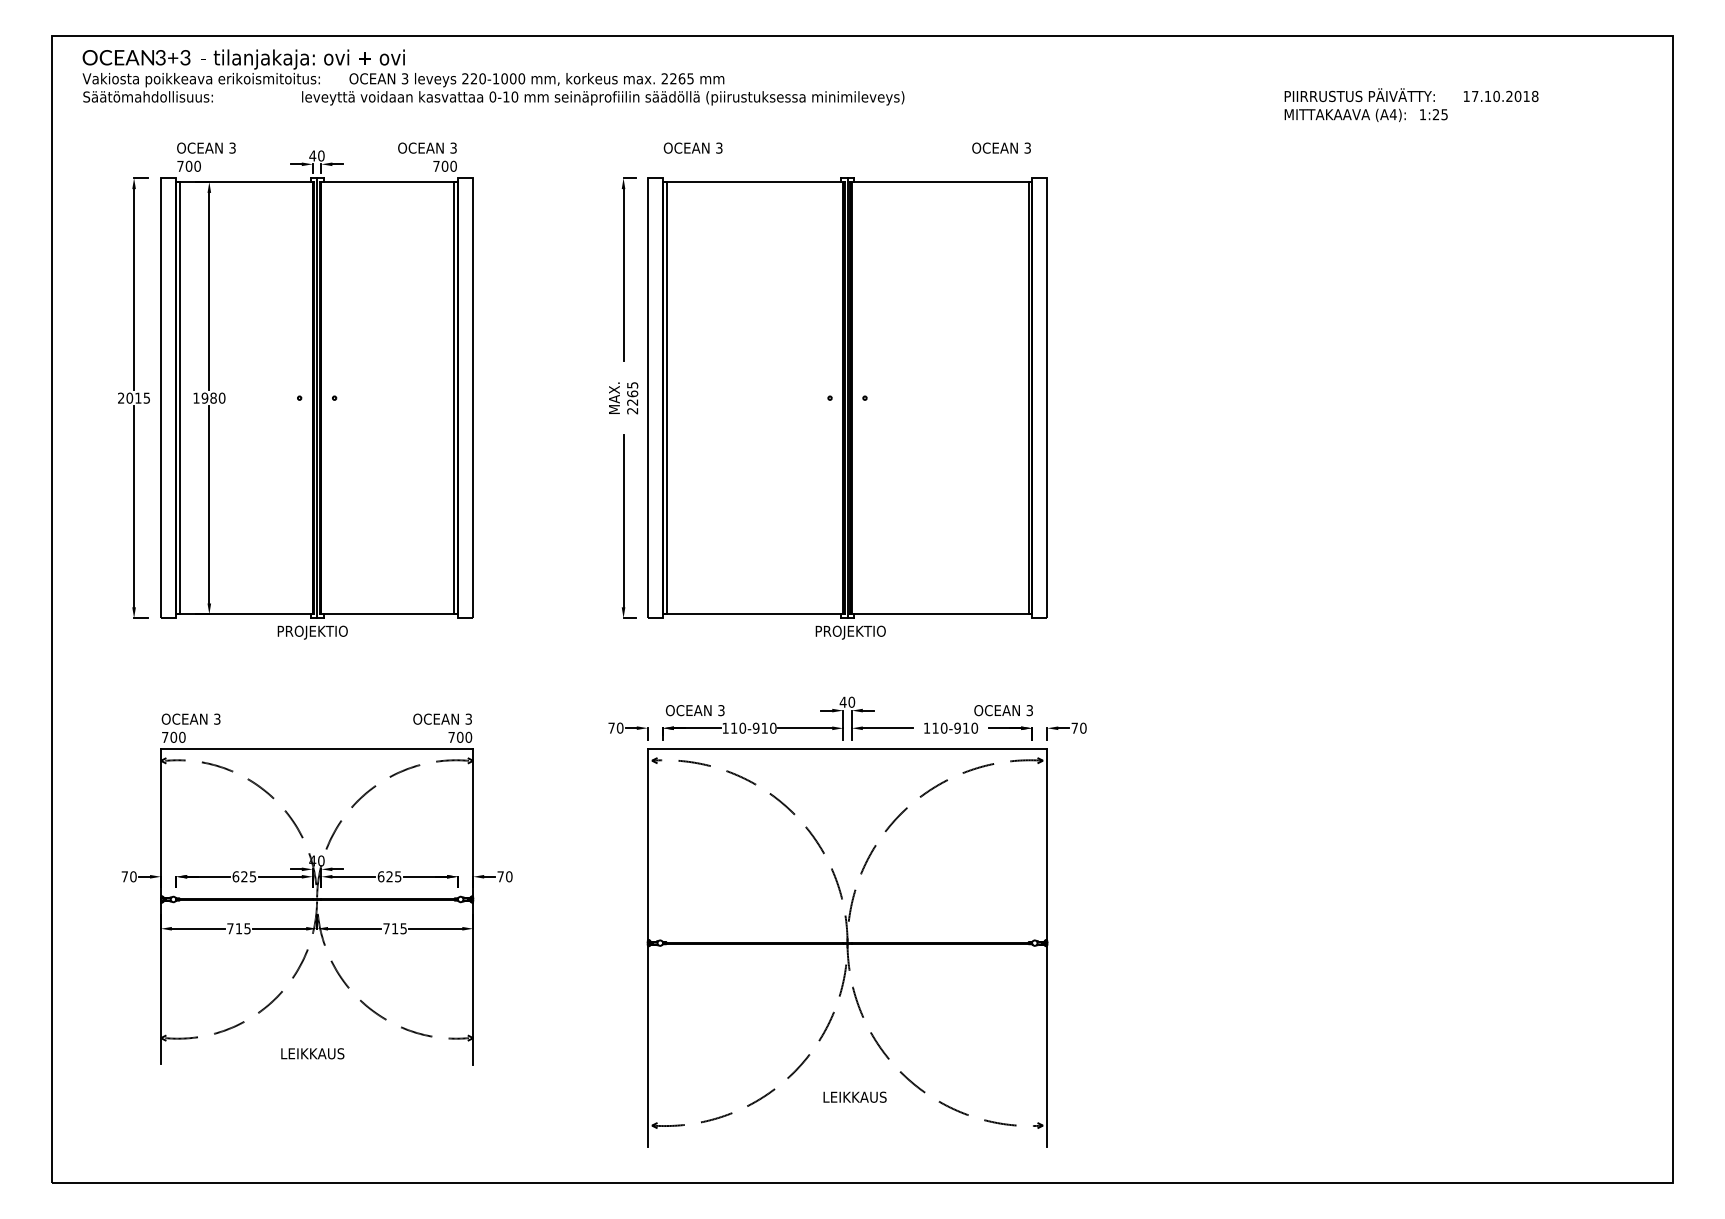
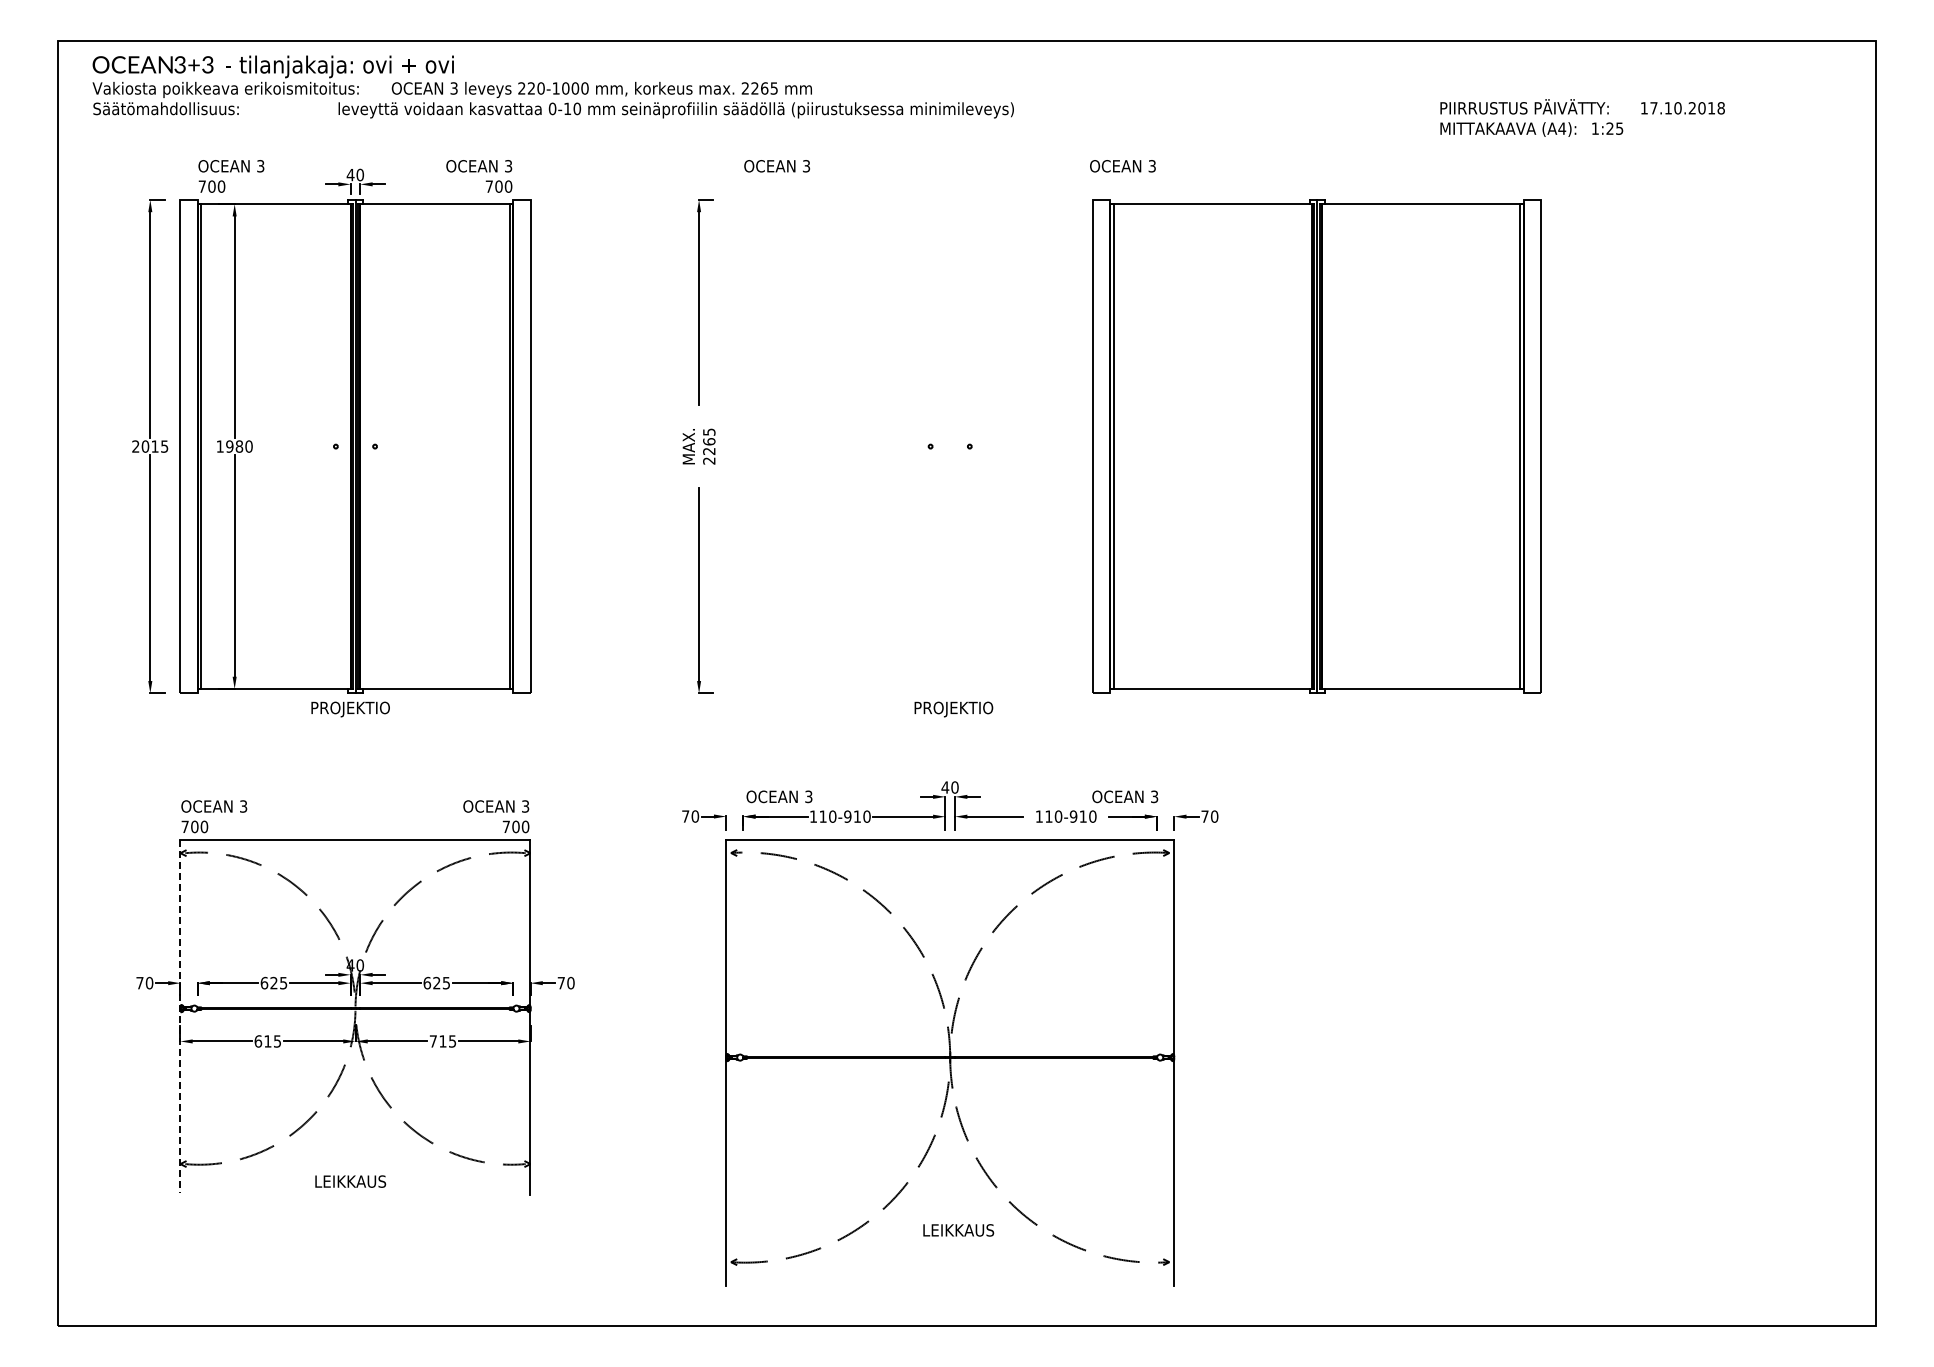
part: (846, 398) -> (1316, 446), moved
line: (161, 906) -> (180, 1016), solid -> dashed
text: (230, 928) -> (258, 1041), 715 -> 615

